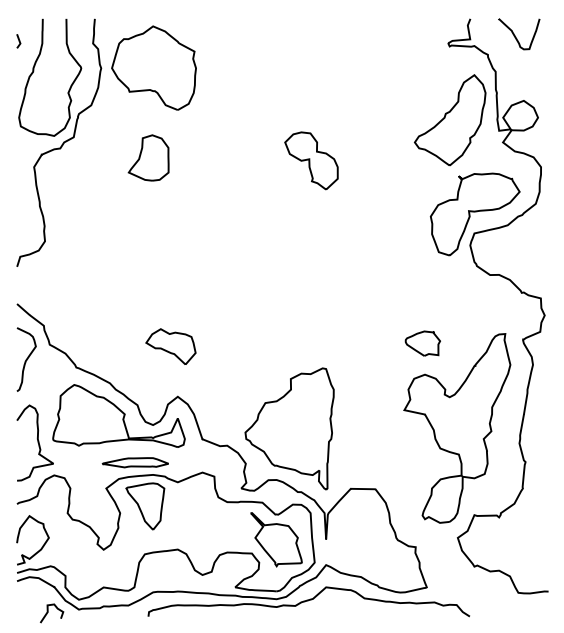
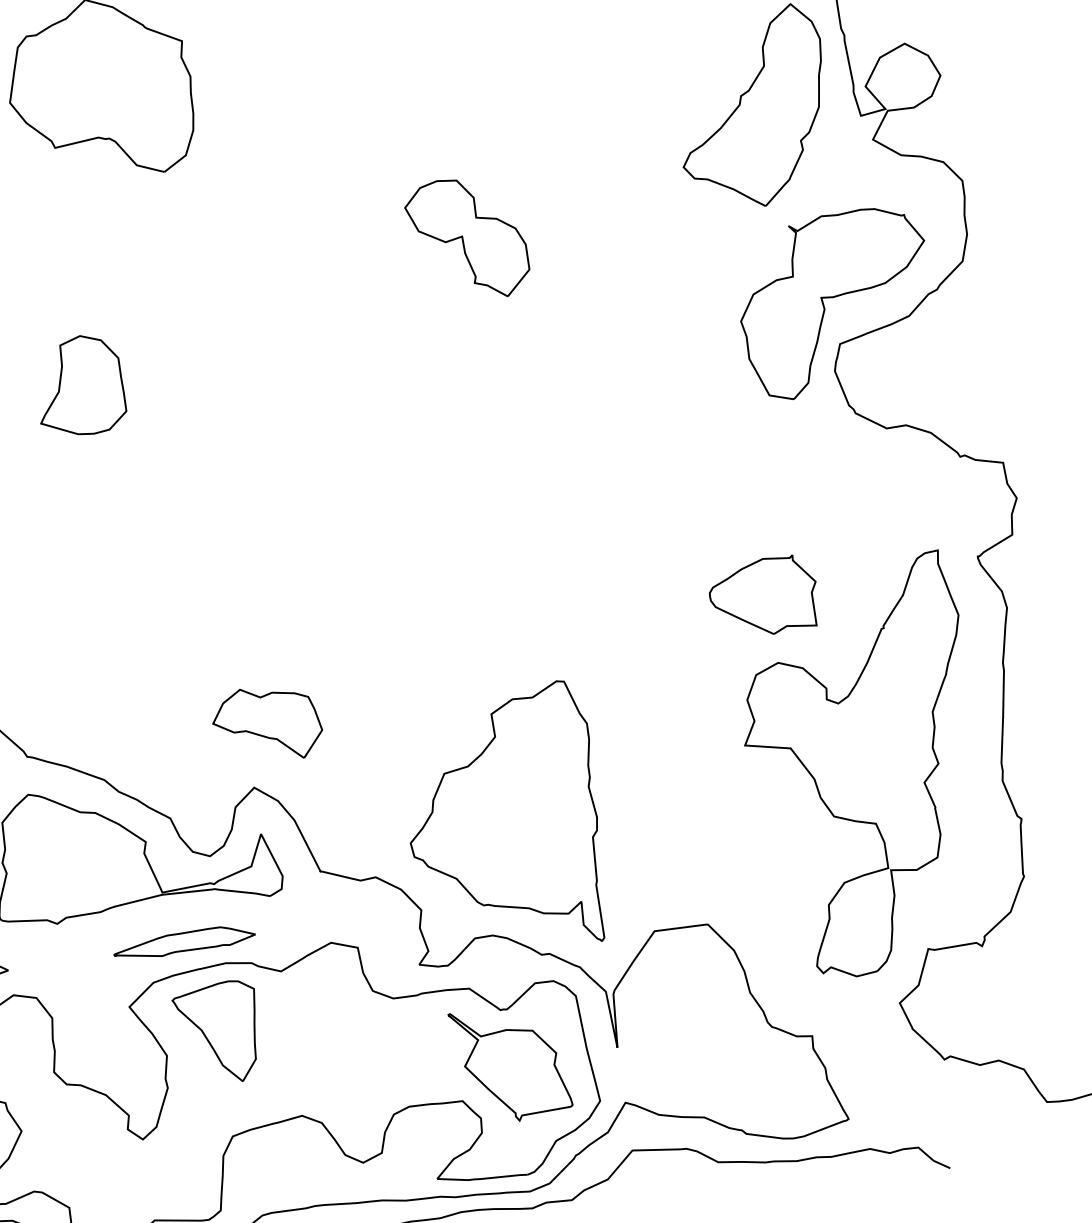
part: (148, 157) -> (78, 385), moved
part: (422, 343) -> (763, 596), size x1.43
part: (170, 346) -> (266, 723), moved

